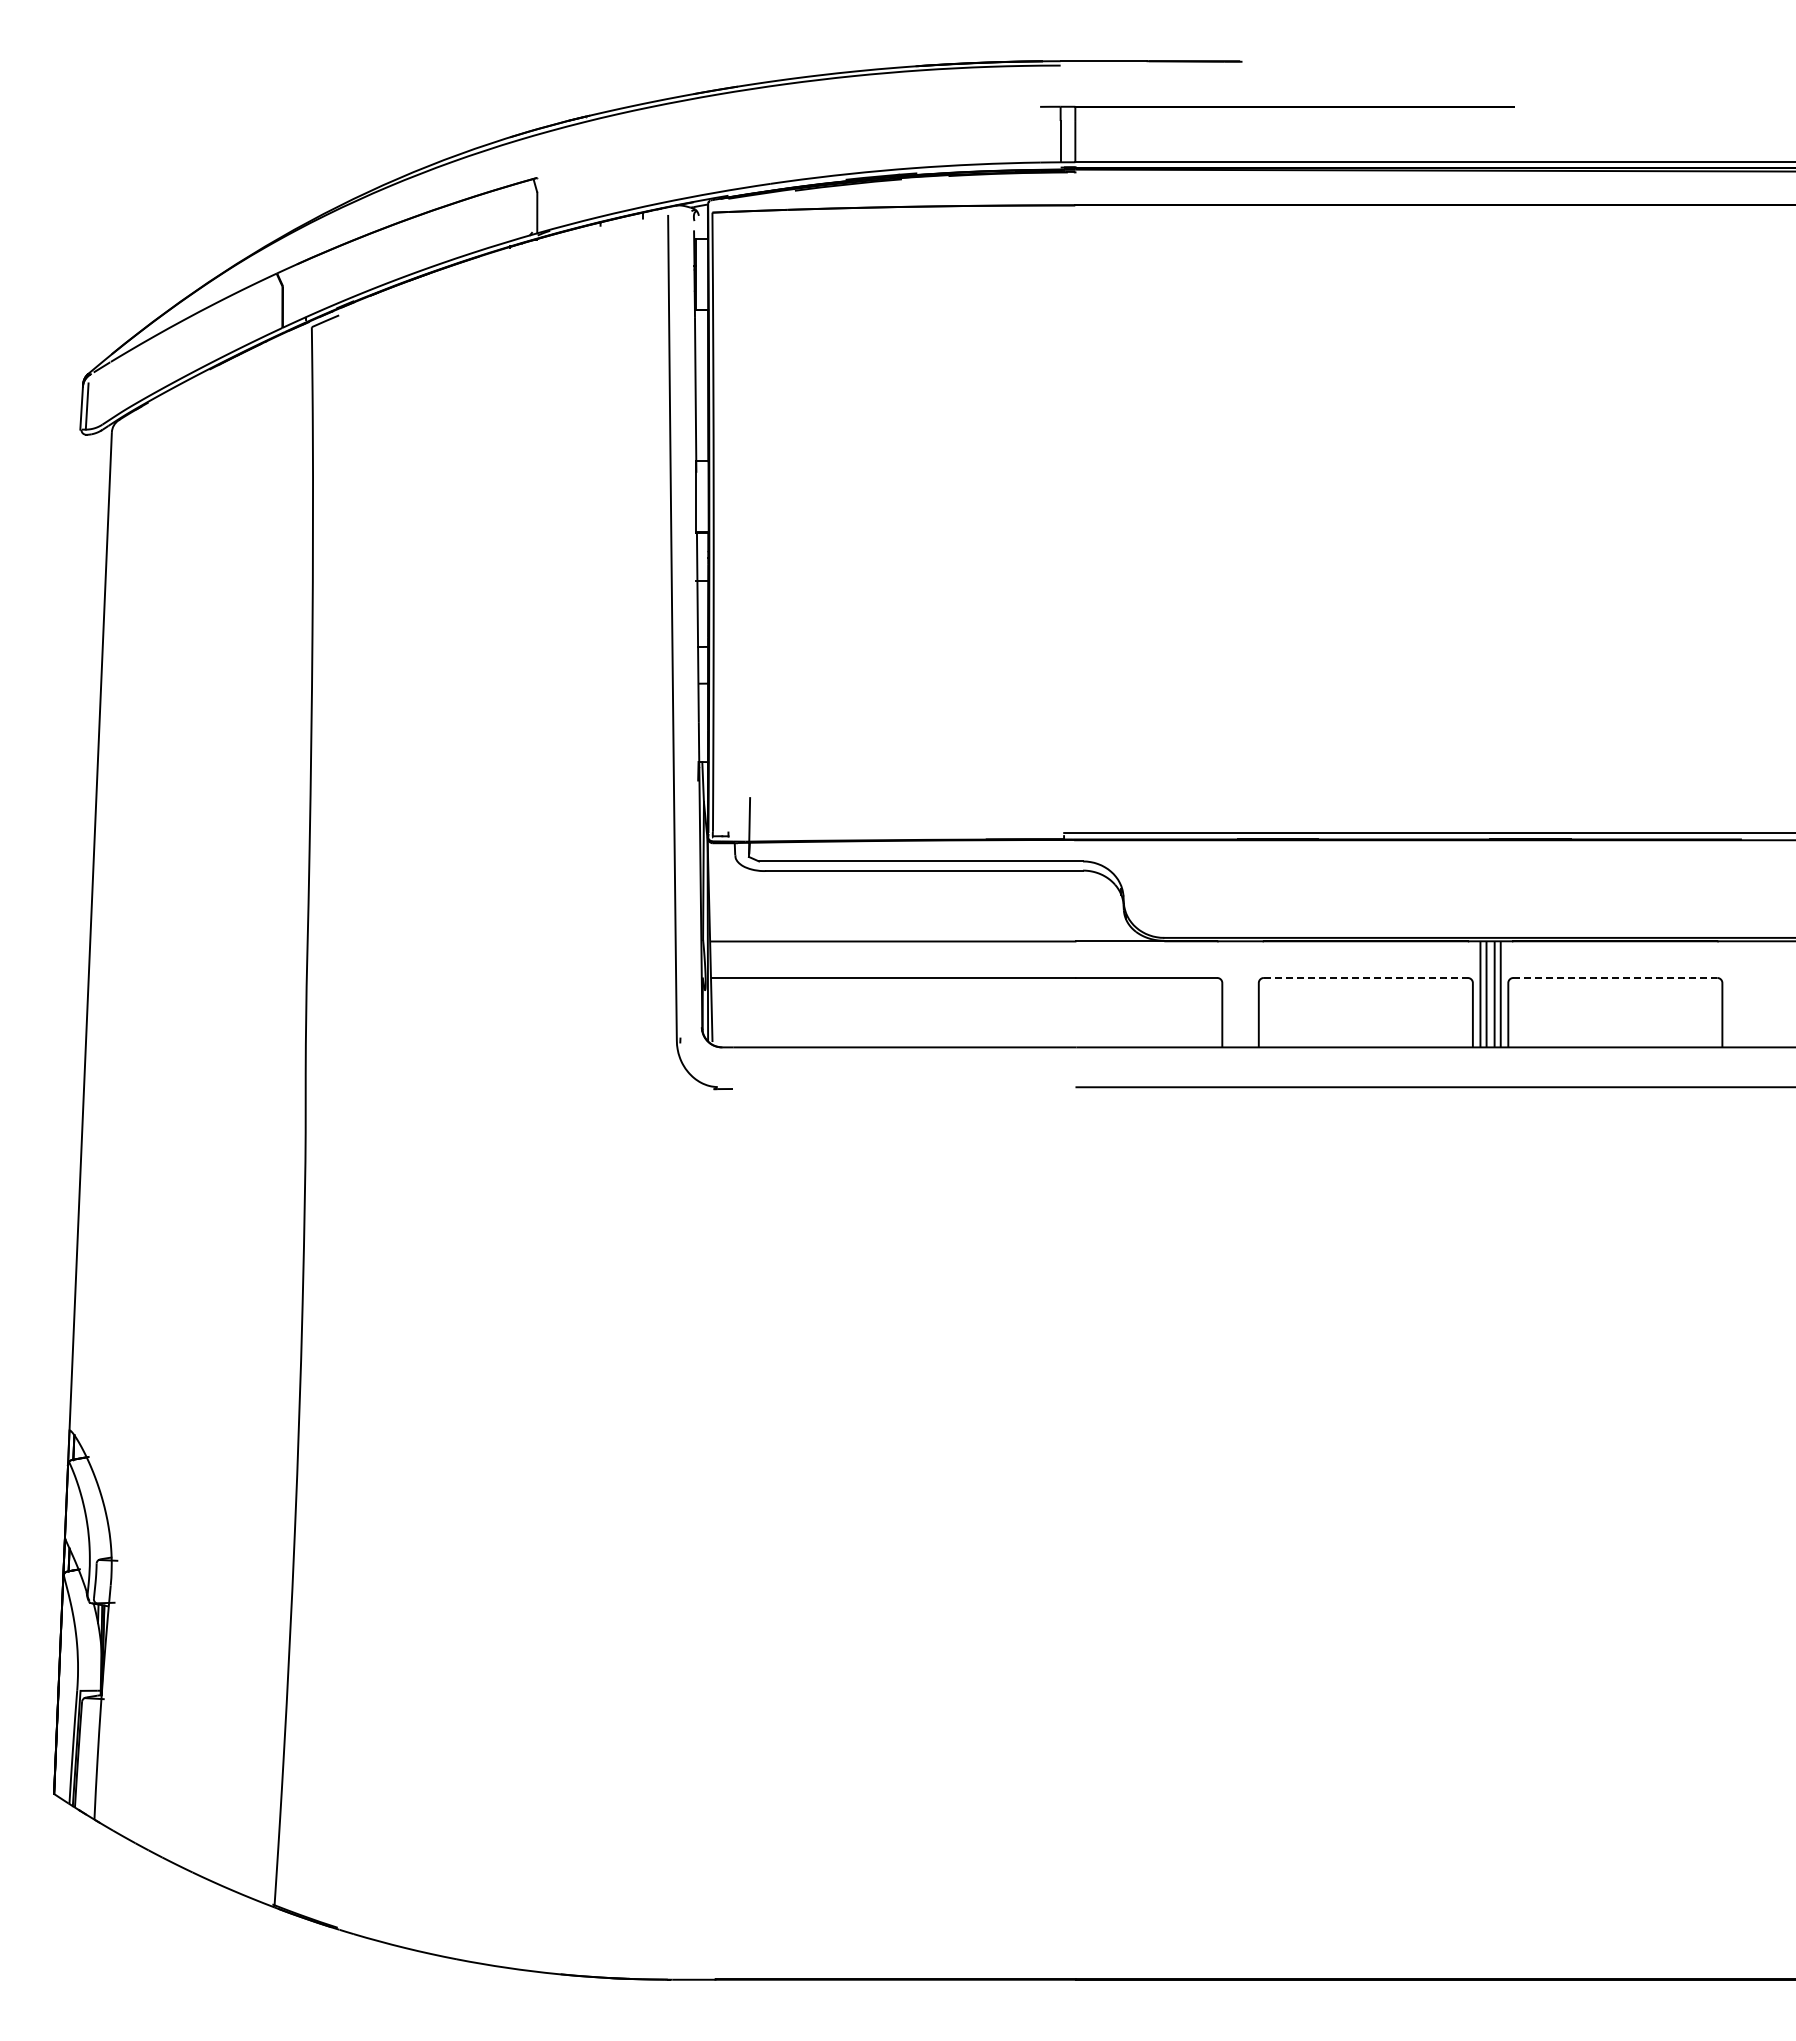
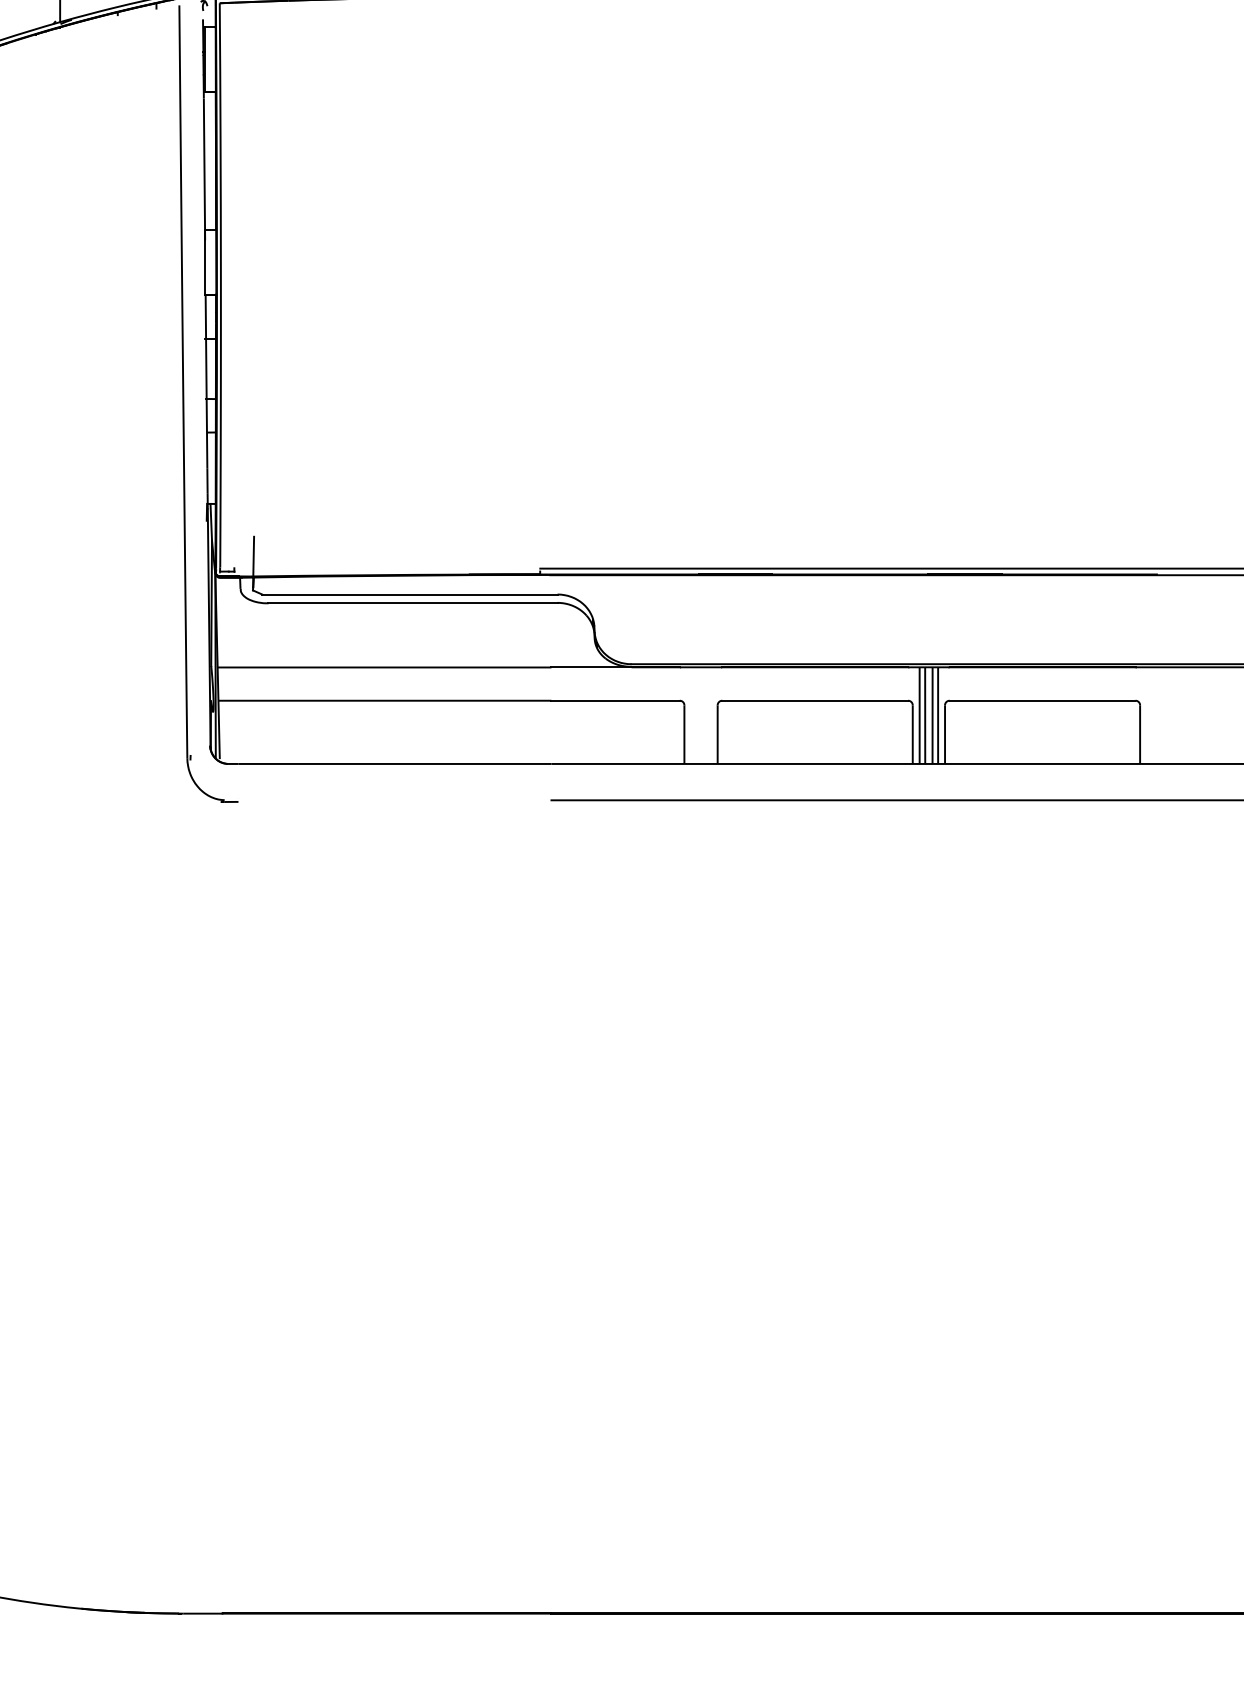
line: (1365, 977) -> (814, 700), dashed -> solid
line: (1615, 977) -> (1042, 700), dashed -> solid

